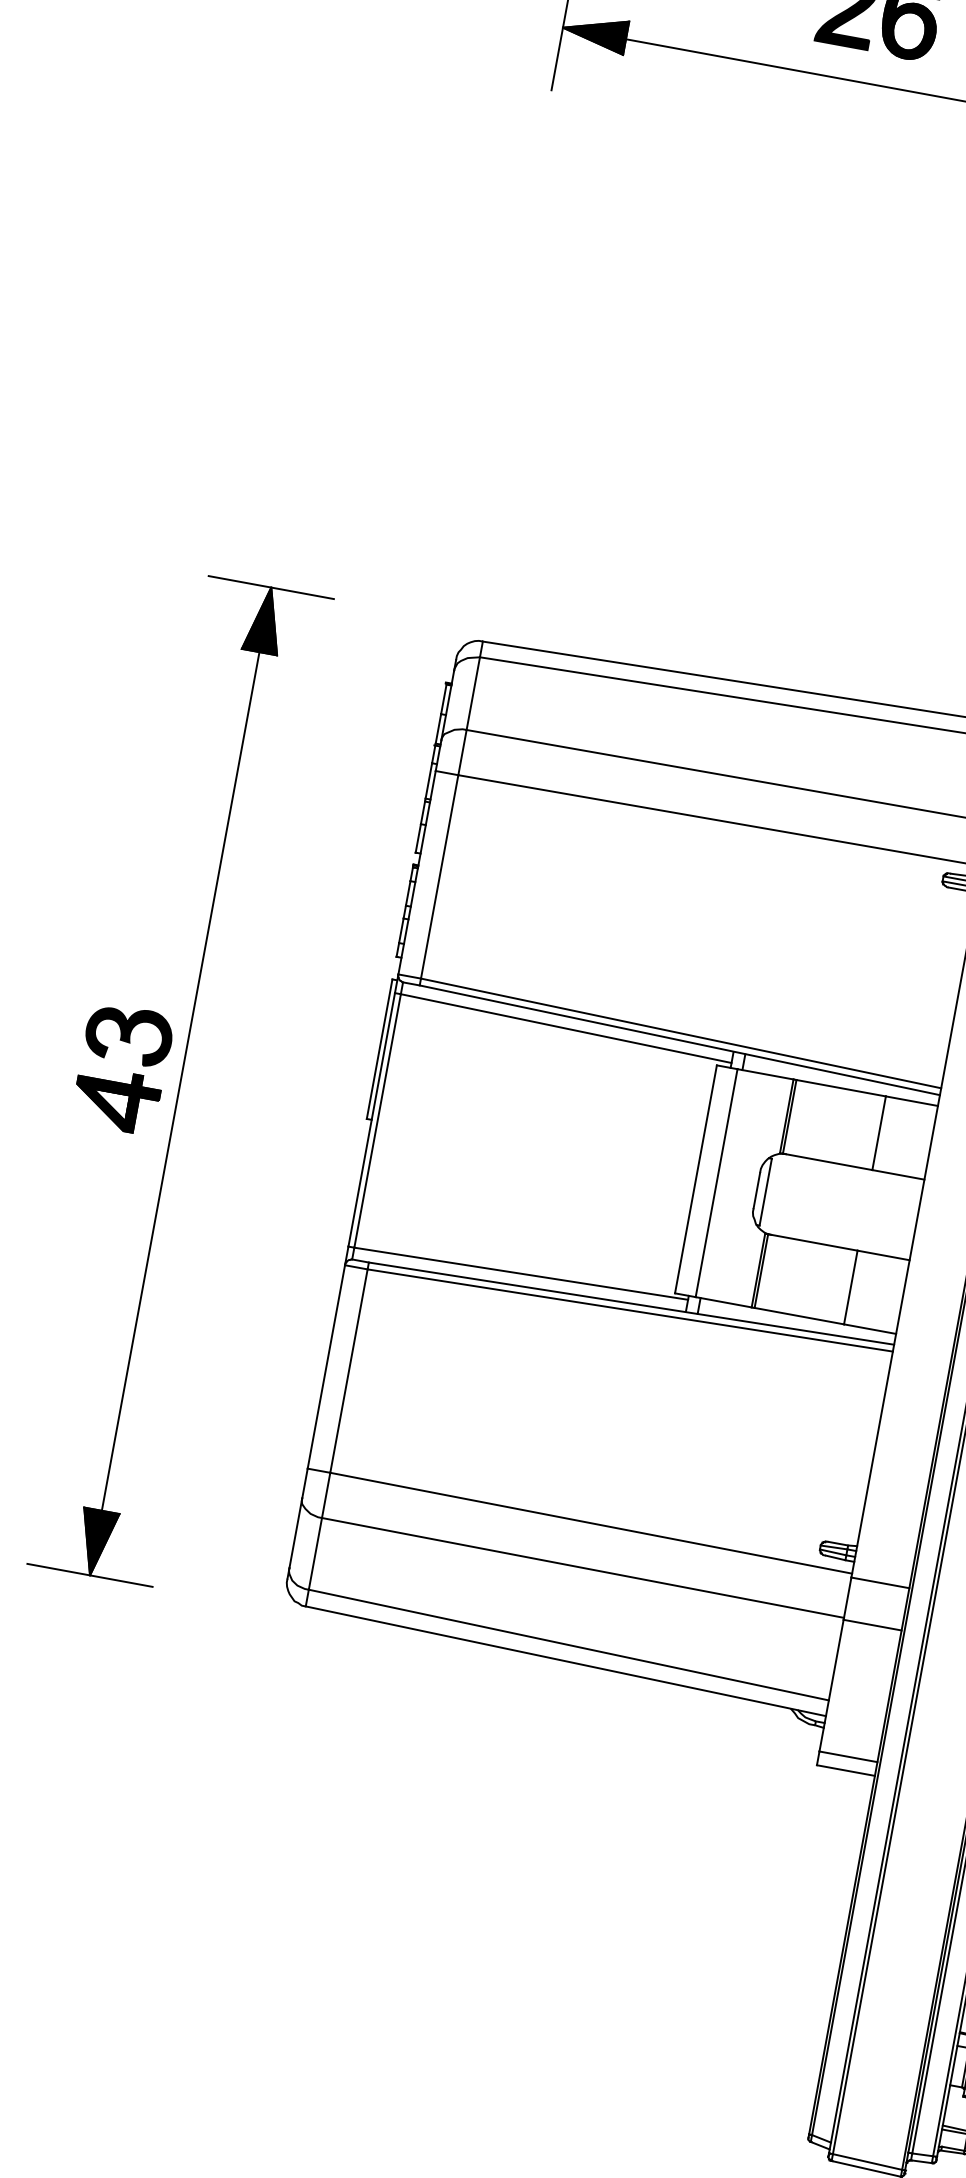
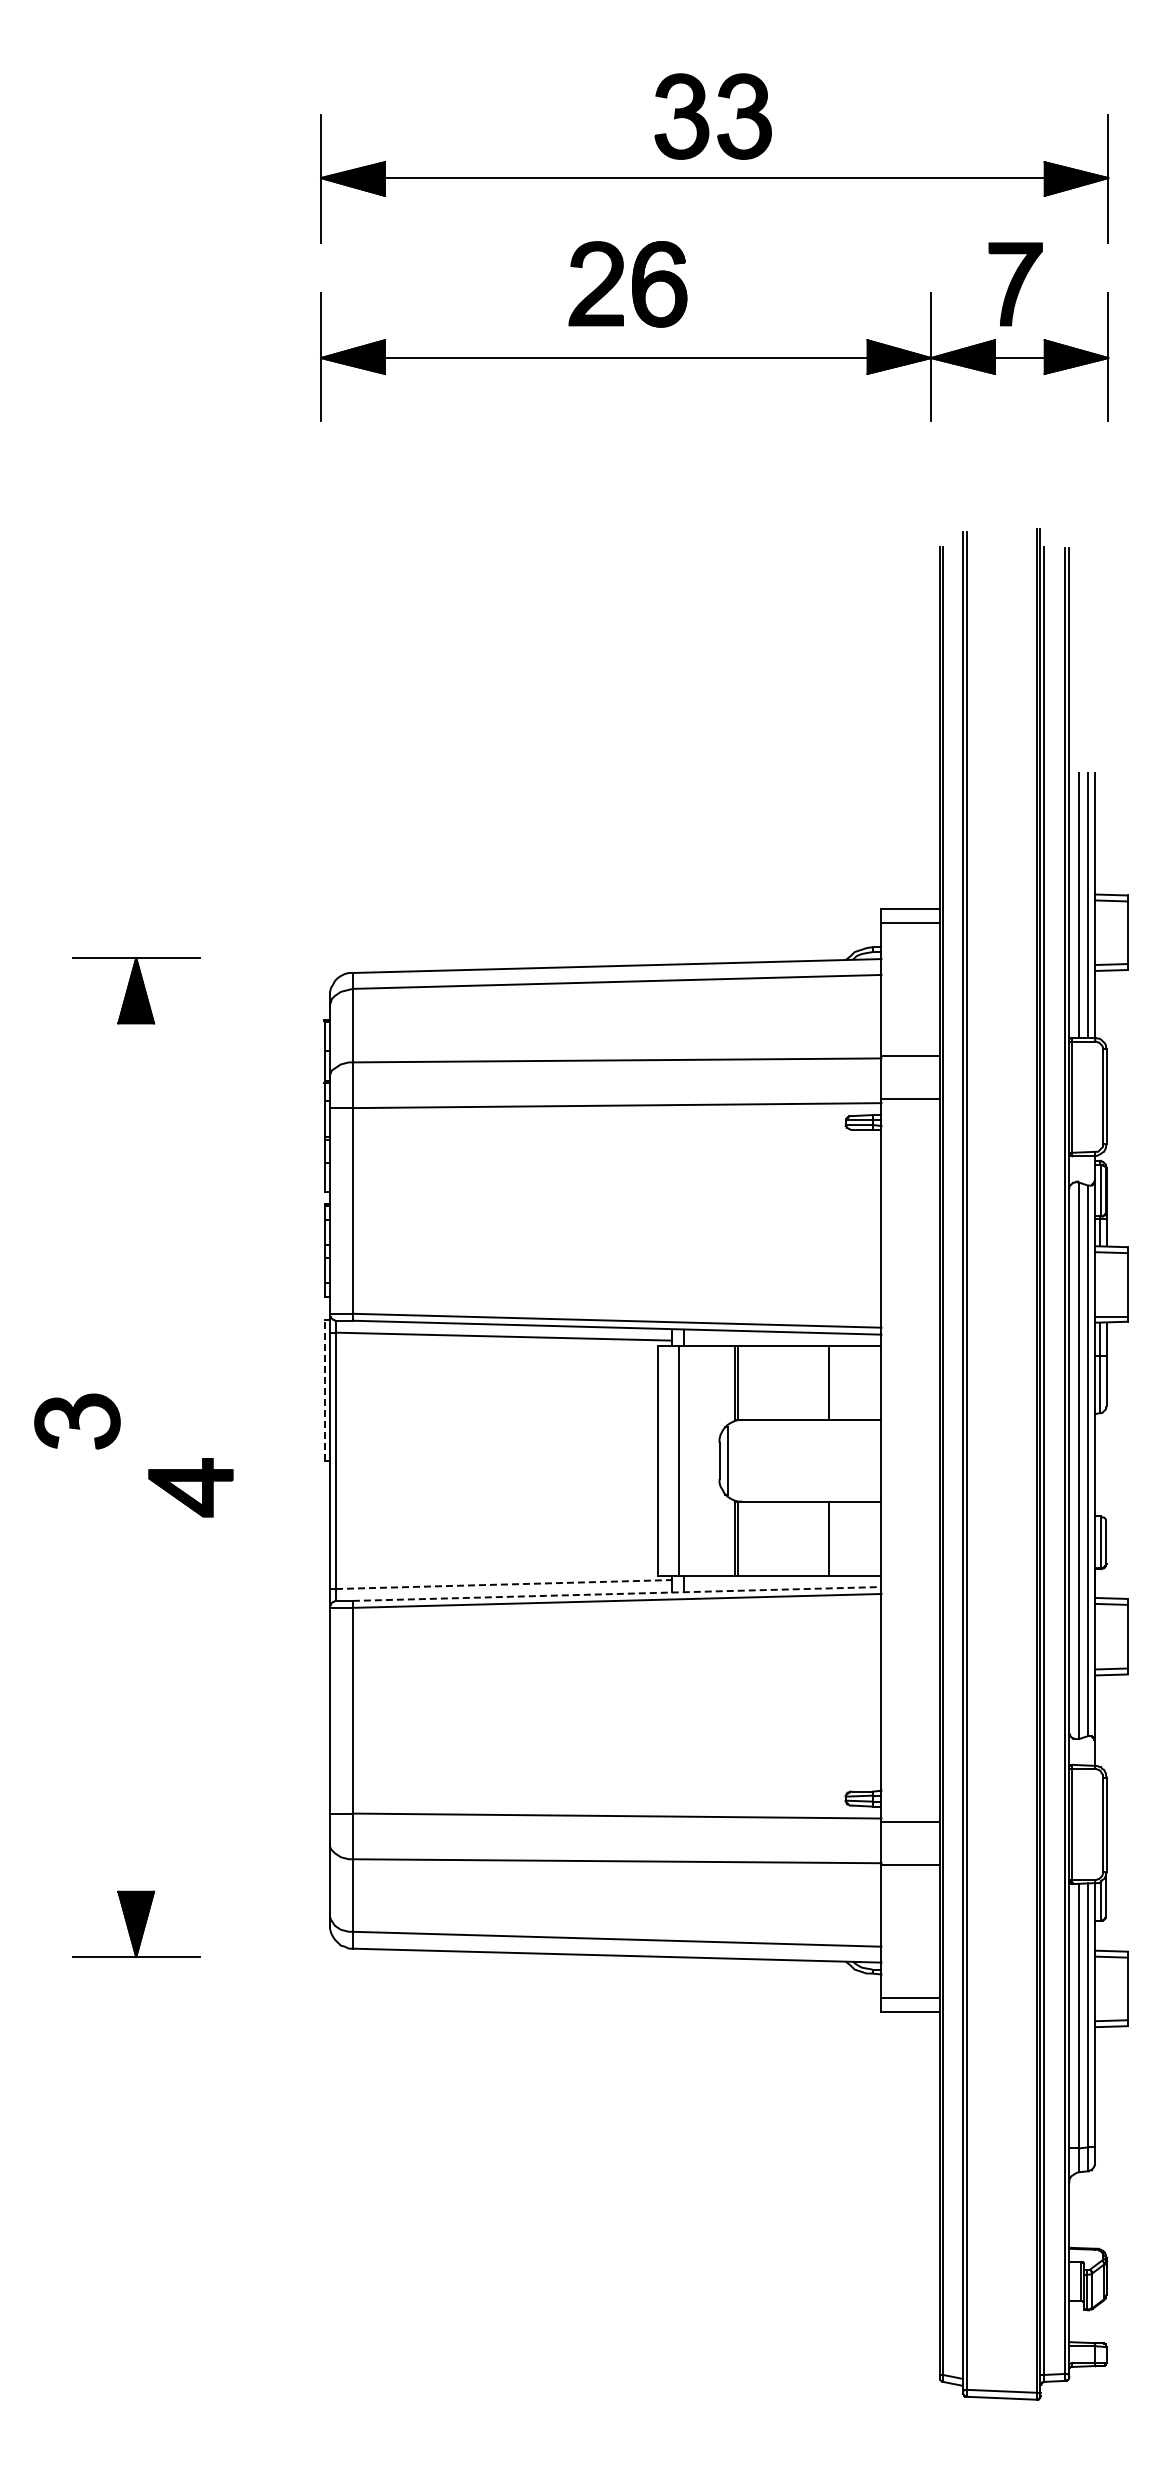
line: (380, 1049) -> (325, 1390), solid -> dashed
line: (180, 1081) -> (136, 1457), removed
part: (116, 1100) -> (190, 1487), moved
line: (520, 1273) -> (503, 1584), solid -> dashed
line: (631, 1303) -> (617, 1593), solid -> dashed

